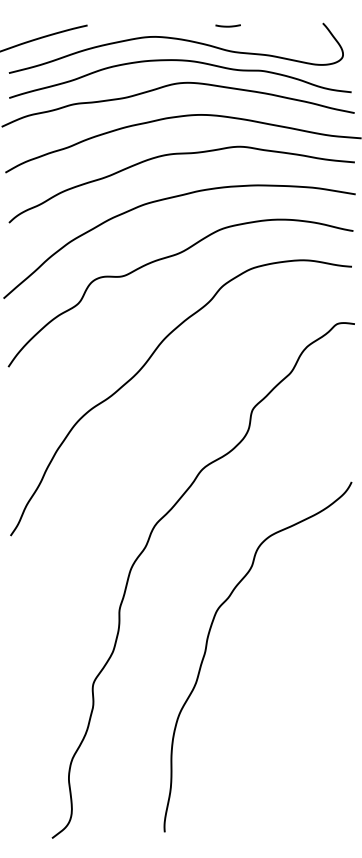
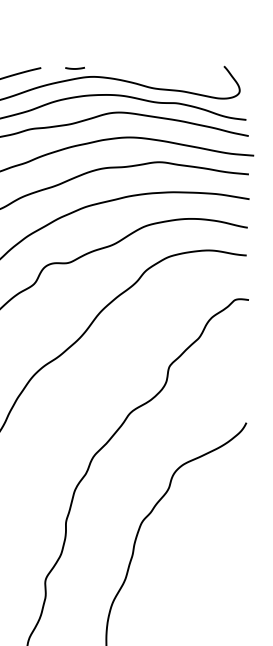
line: (227, 25) -> (74, 68), moved

